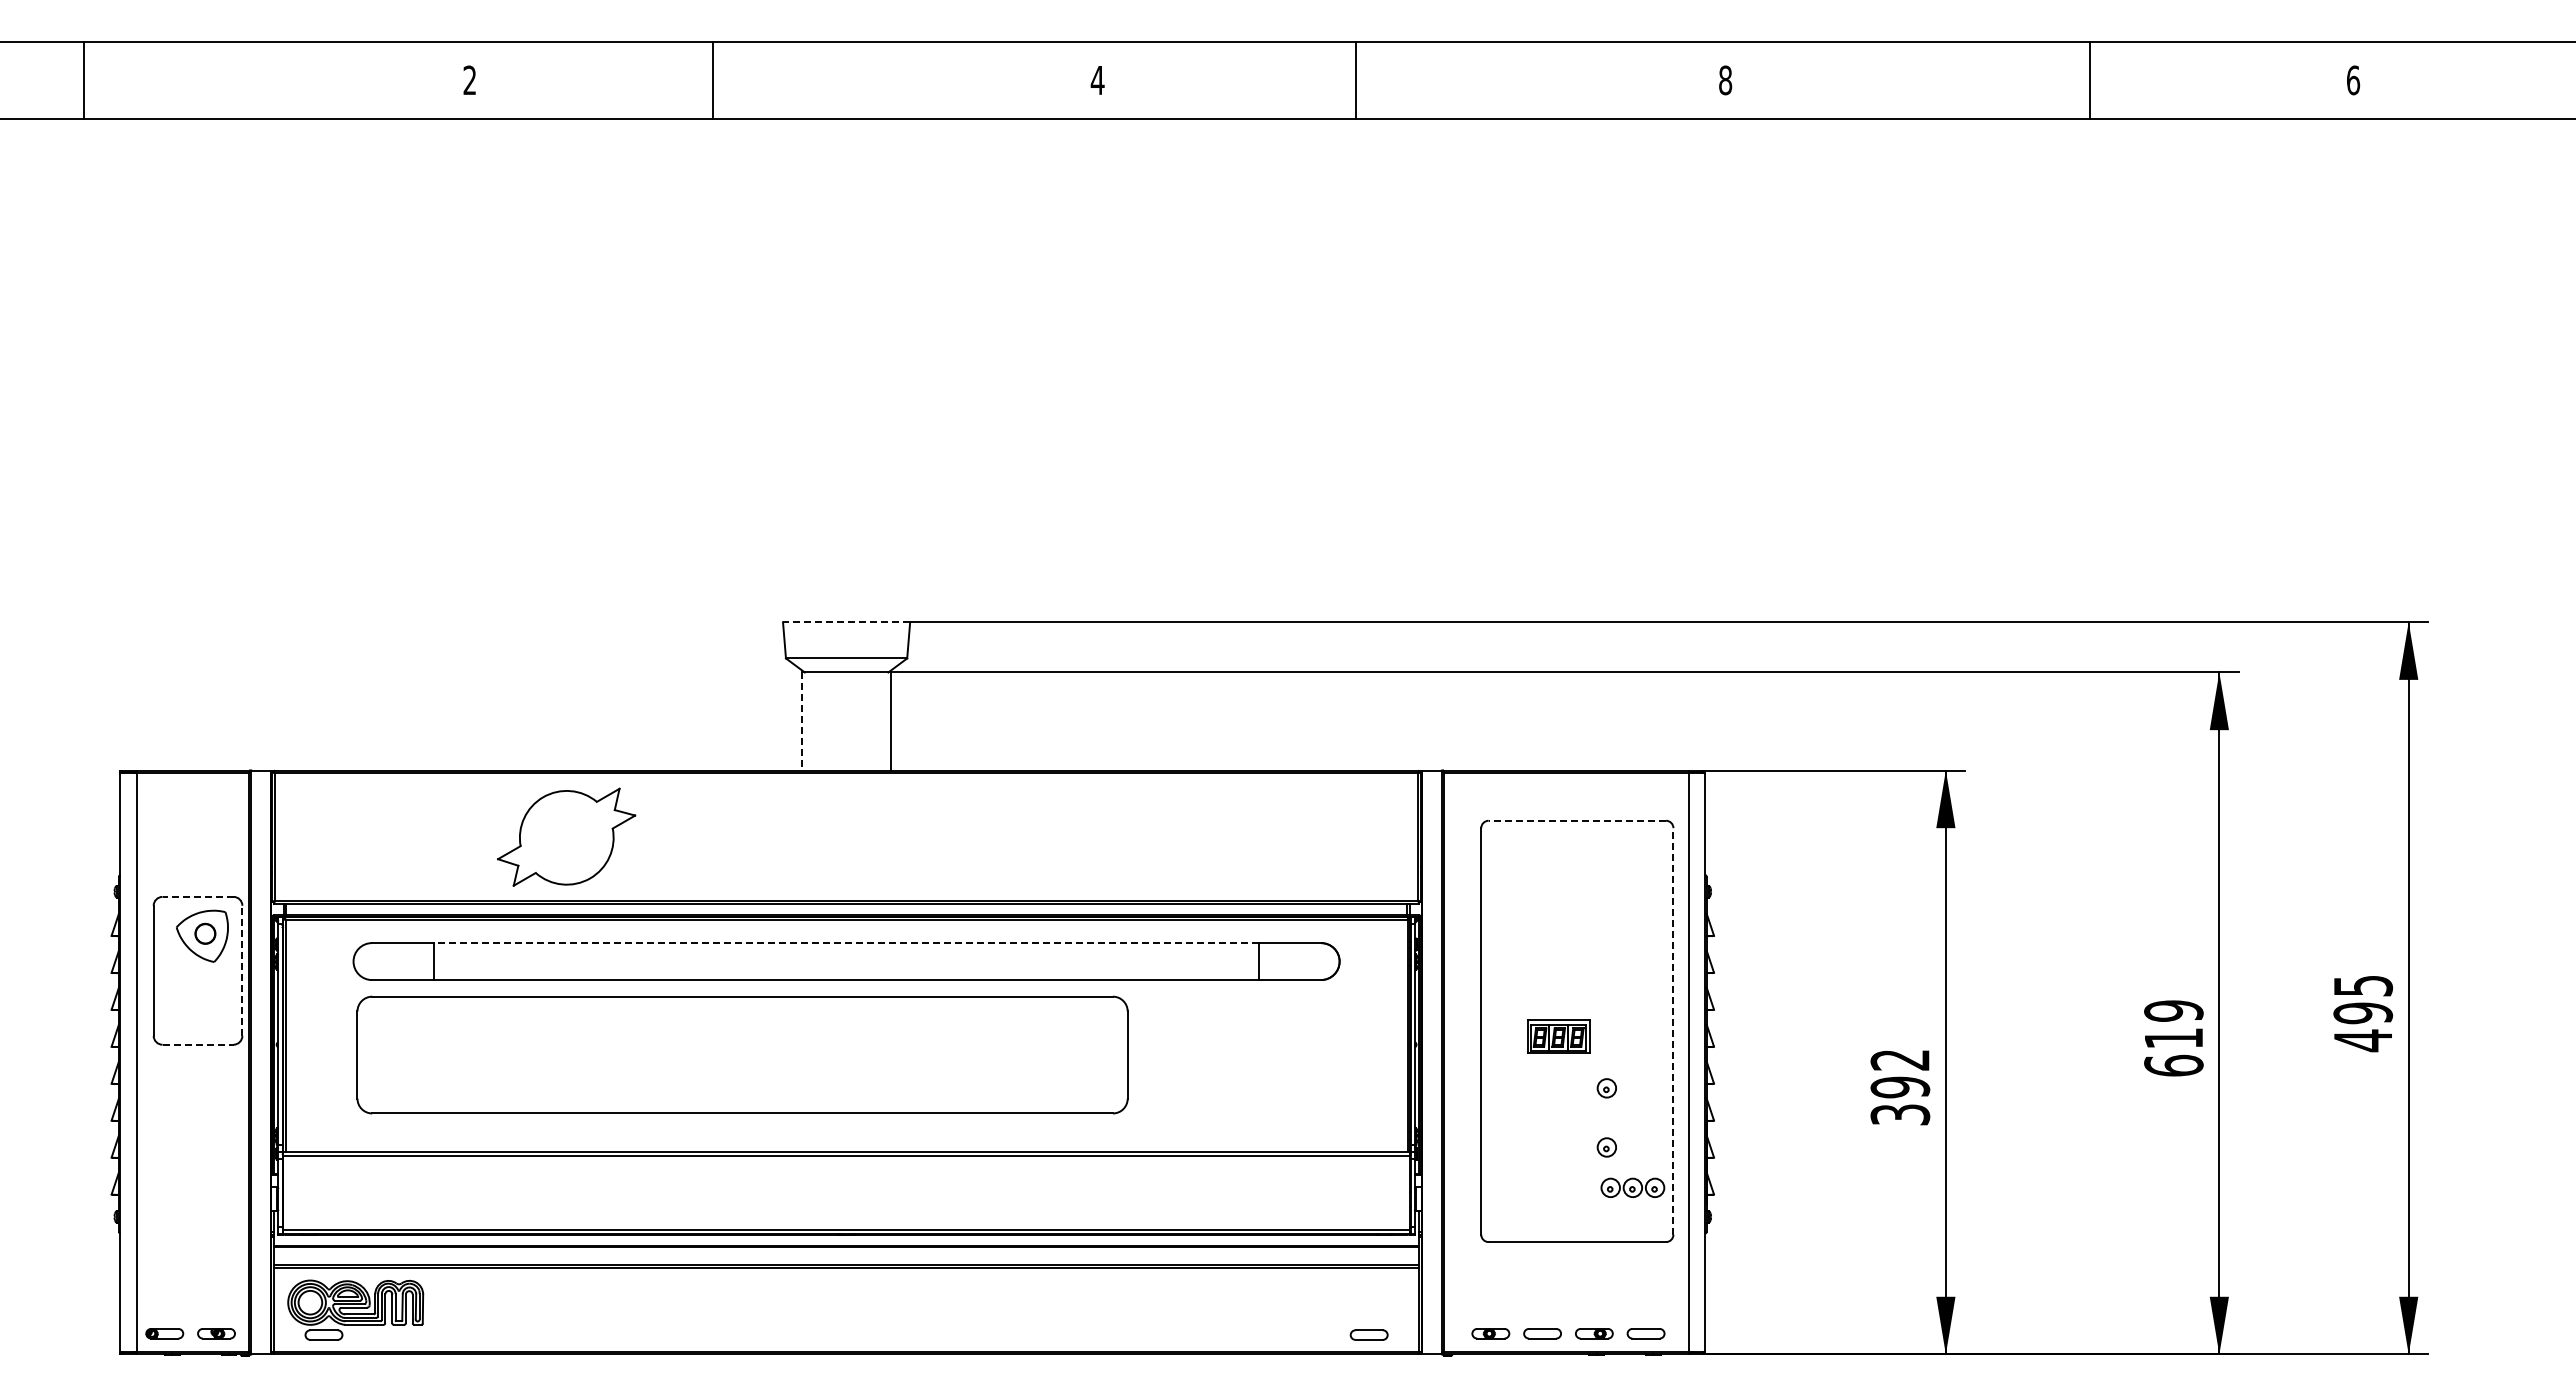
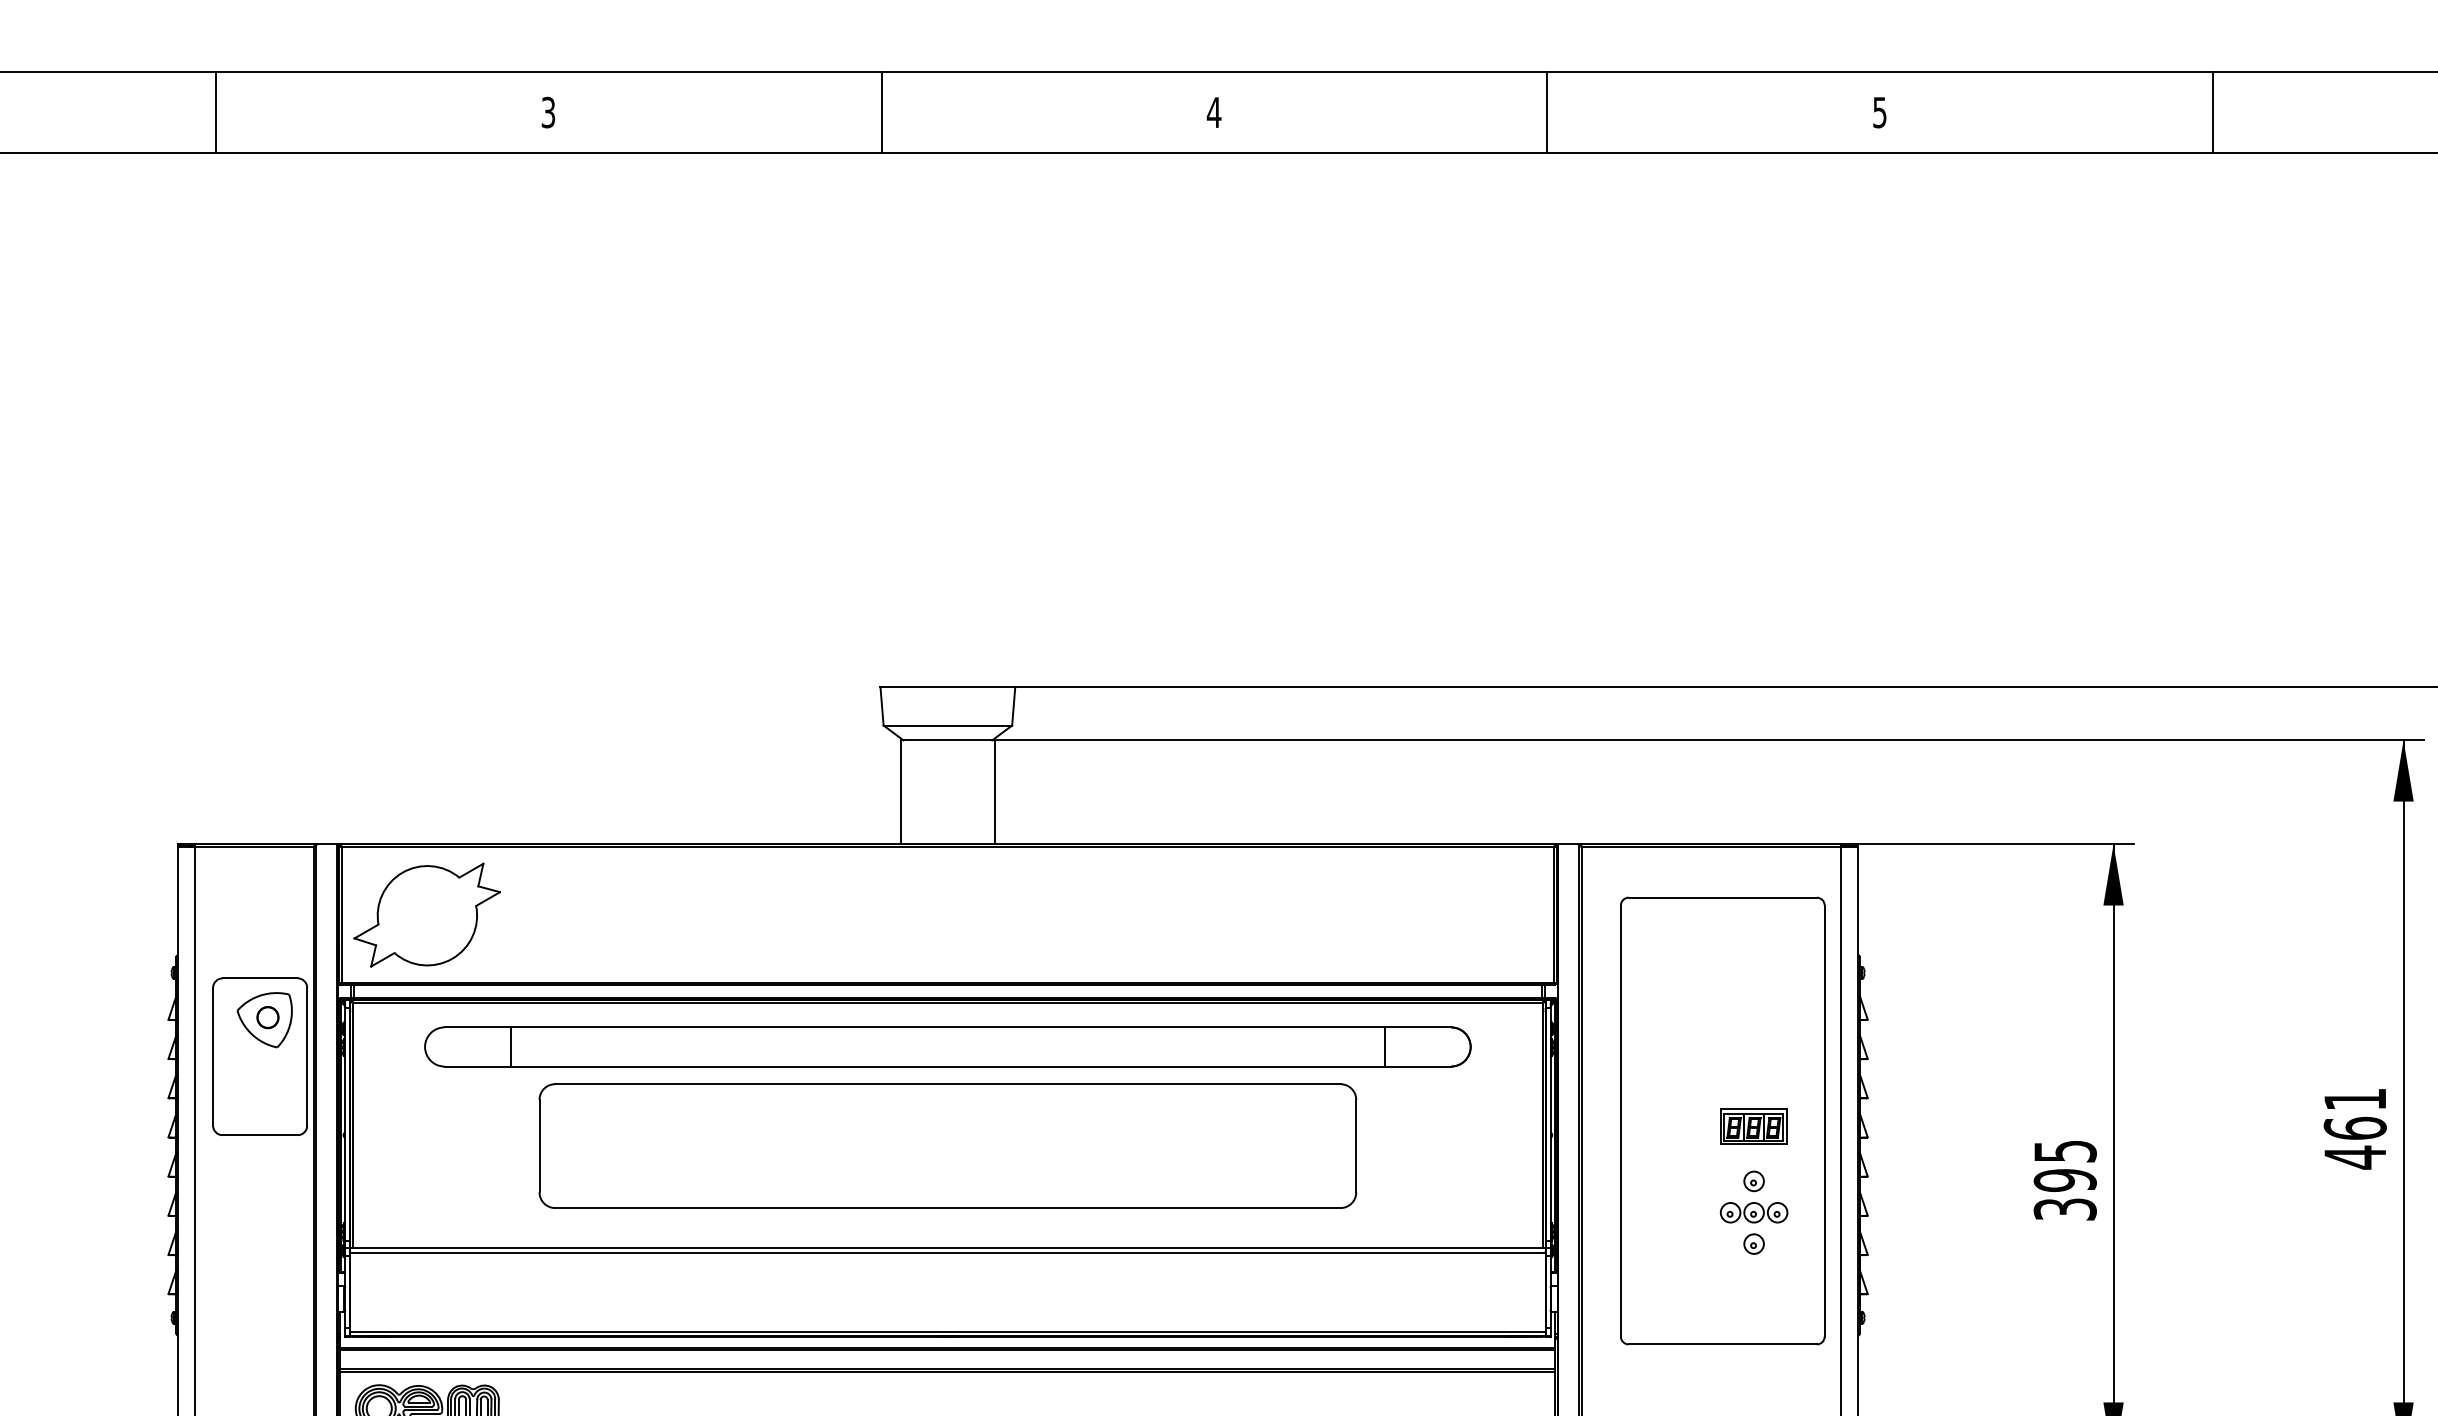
line: (84, 79) -> (216, 111), moved
line: (713, 79) -> (882, 111), moved
line: (1355, 79) -> (1546, 111), moved
line: (2089, 79) -> (2212, 111), moved
text: (469, 80) -> (548, 112), 2 -> 3
text: (1725, 80) -> (1879, 112), 8 -> 5
line: (846, 622) -> (947, 687), dashed -> solid
line: (802, 721) -> (901, 792), dashed -> solid
line: (1577, 820) -> (1722, 897), dashed -> solid
part: (566, 836) -> (427, 914), moved
line: (197, 896) -> (259, 977), dashed -> solid
line: (846, 943) -> (947, 1027), dashed -> solid
line: (242, 970) -> (307, 1056), dashed -> solid
line: (1673, 1030) -> (1824, 1120), dashed -> solid
part: (1558, 1036) -> (1753, 1126), moved
text: (2173, 1038) -> (2354, 1128), 619 -> 461
line: (198, 1044) -> (260, 1134), dashed -> solid
part: (742, 1054) -> (947, 1145), moved
text: (1900, 1060) -> (2065, 1151), 392 -> 395
part: (1632, 1187) -> (1753, 1212), moved

